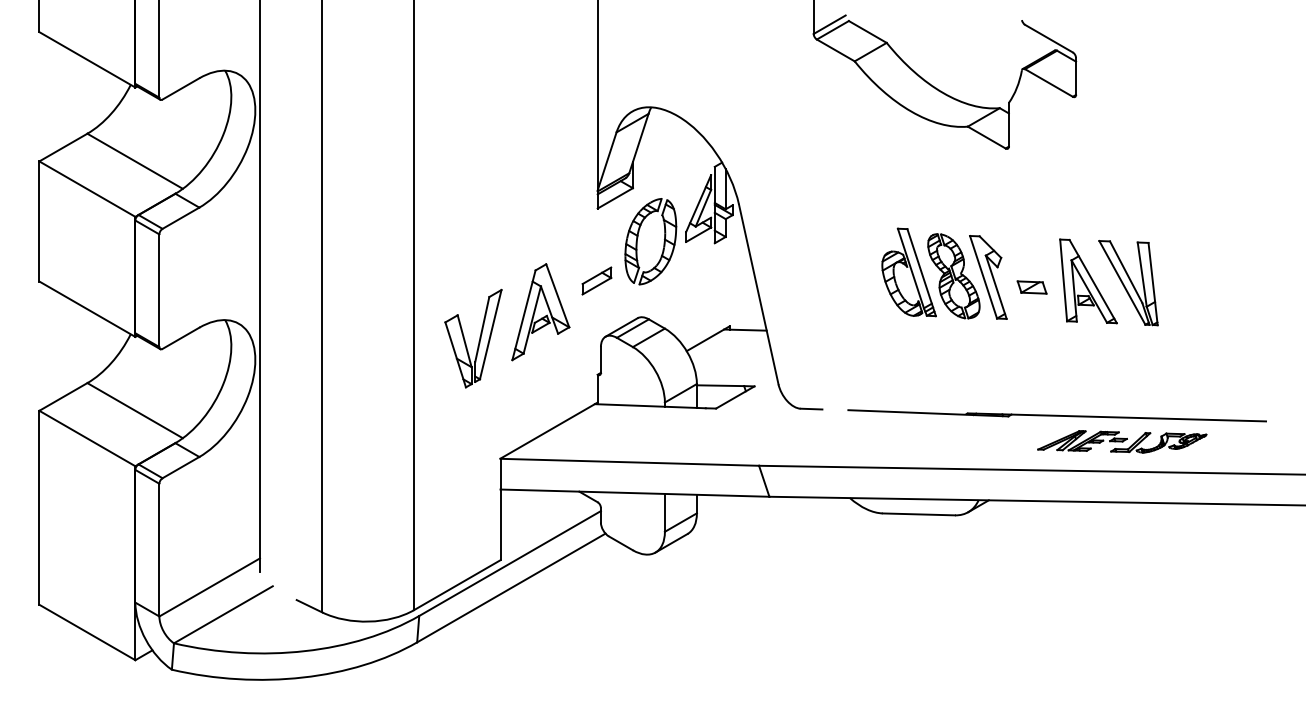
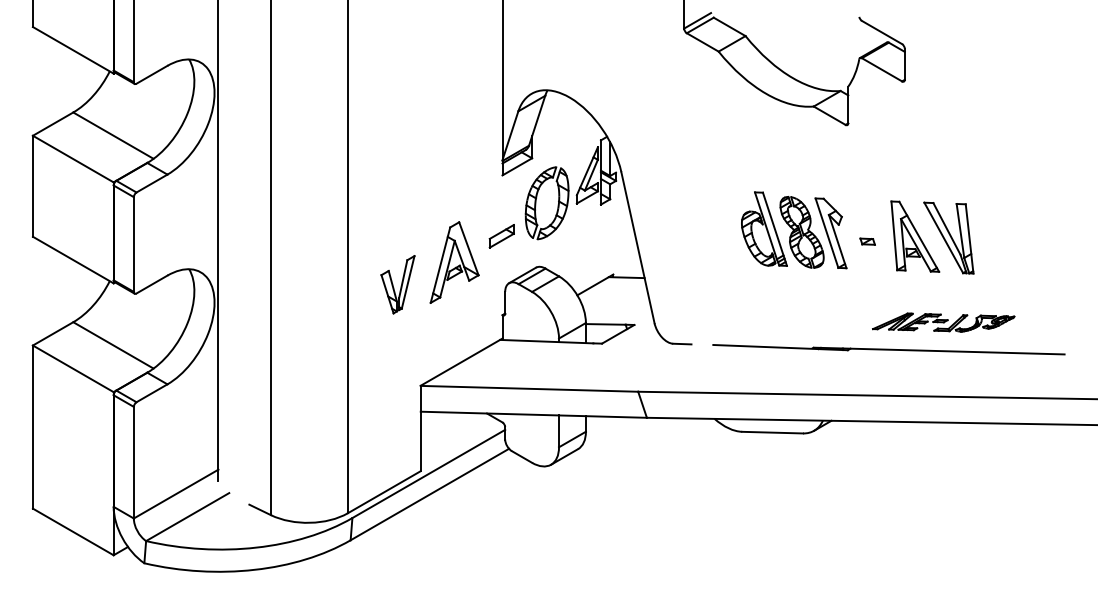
part: (1031, 287) -> (867, 241), size x0.6
part: (472, 338) -> (397, 284), size x0.7
part: (1122, 441) -> (943, 322), moved

